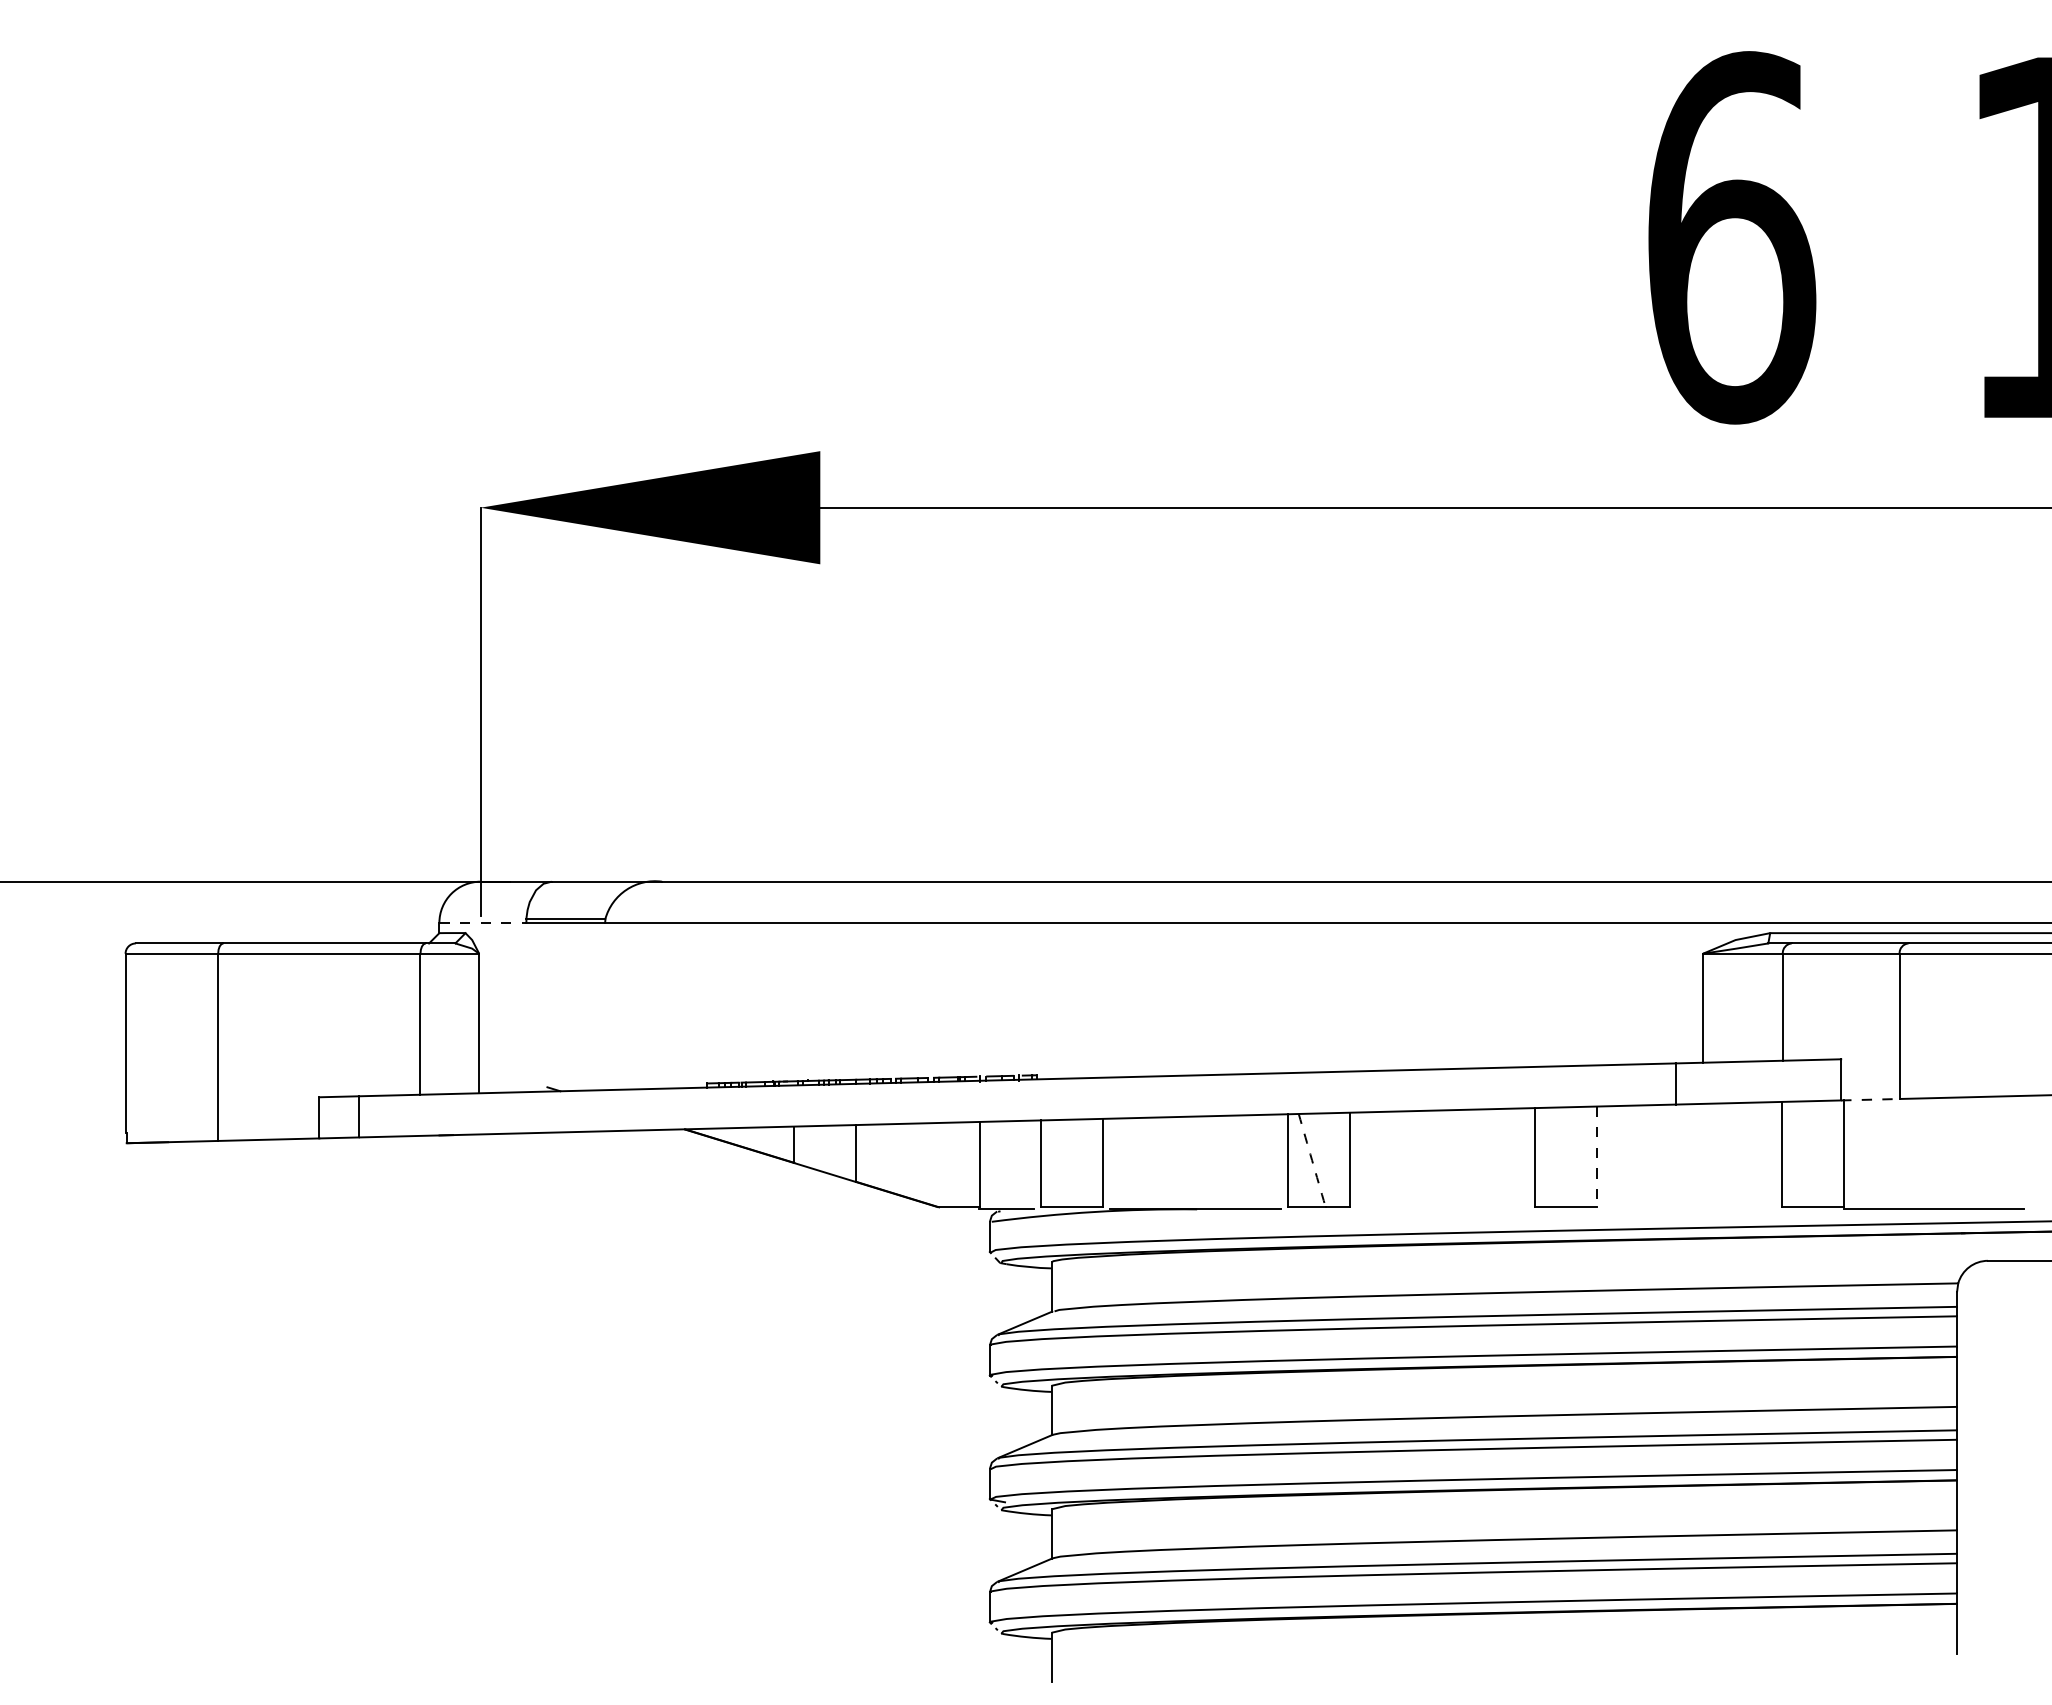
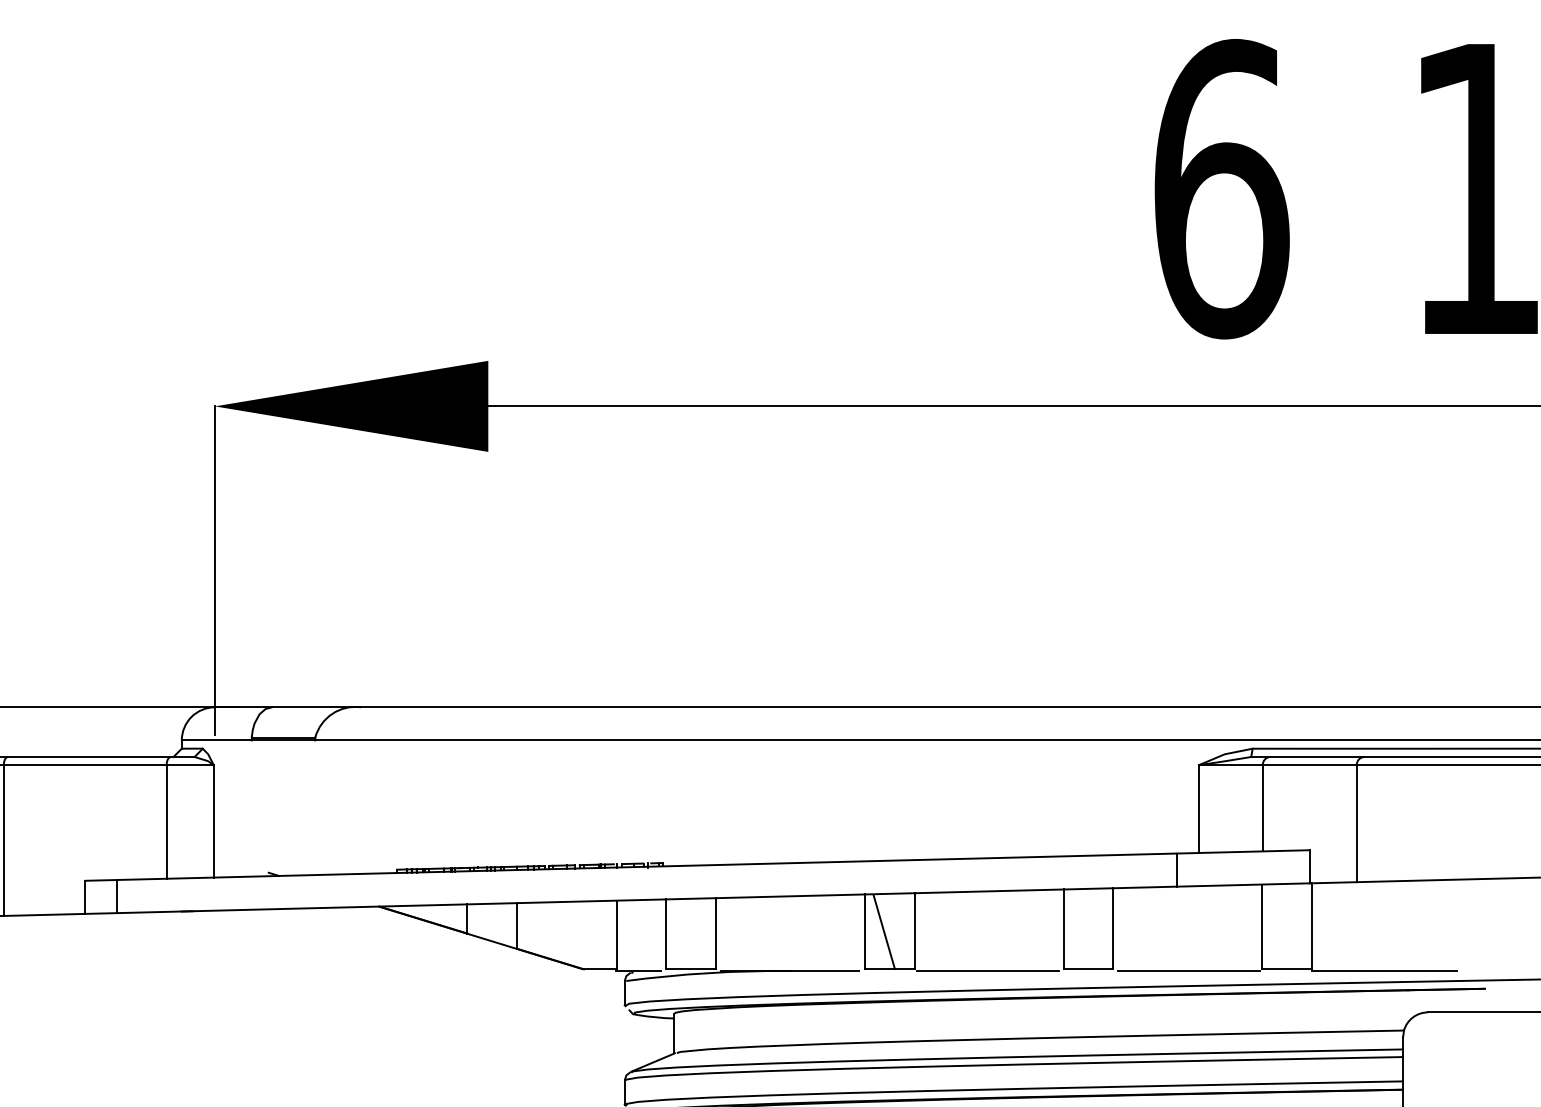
line: (483, 922) -> (217, 740), dashed -> solid
line: (1870, 1099) -> (1333, 882), dashed -> solid
line: (1596, 1157) -> (1112, 929), dashed -> solid
arc: (1312, 1160) -> (884, 931), dashed -> solid
line: (1441, 1209) -> (988, 971), added
line: (1690, 1209) -> (1188, 971), added

